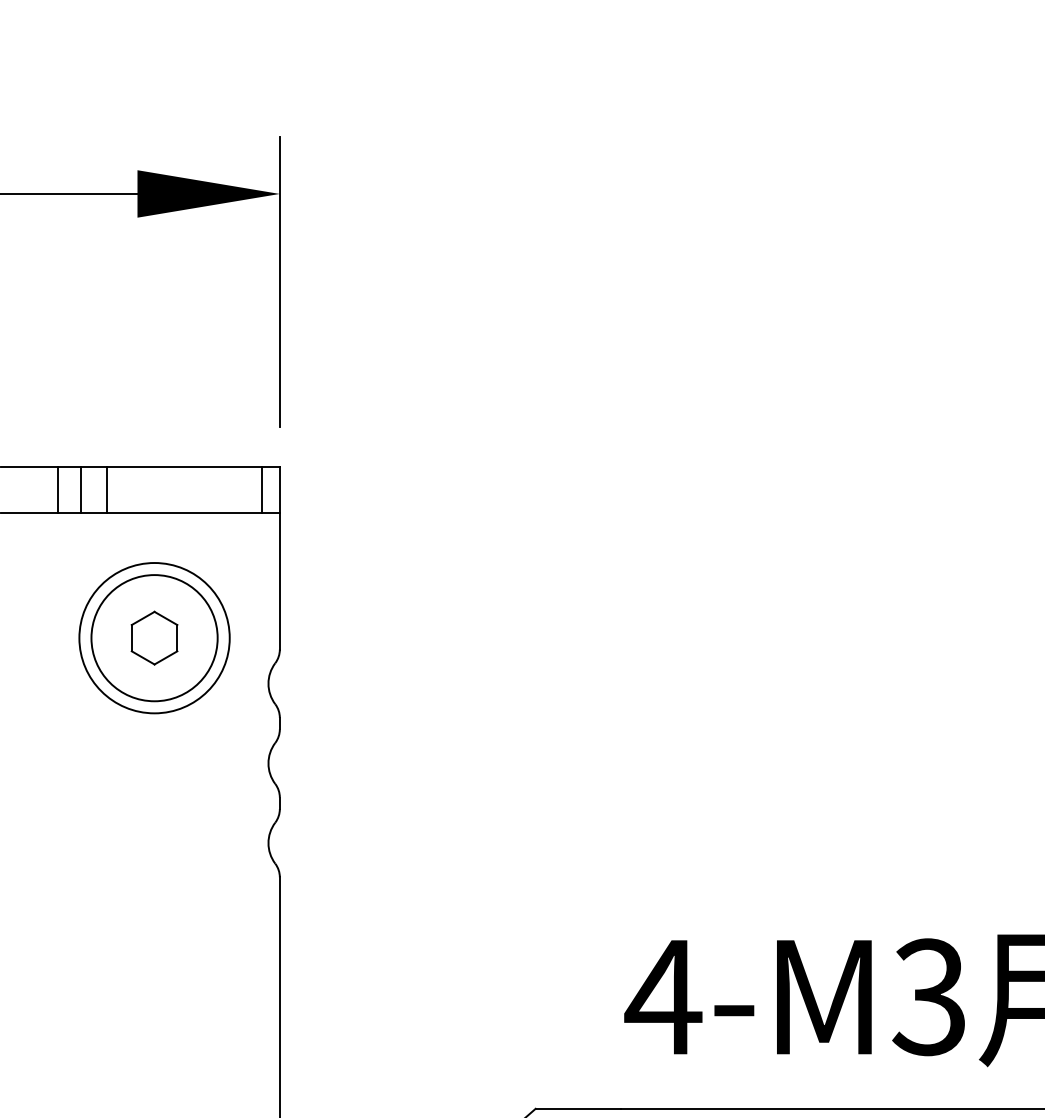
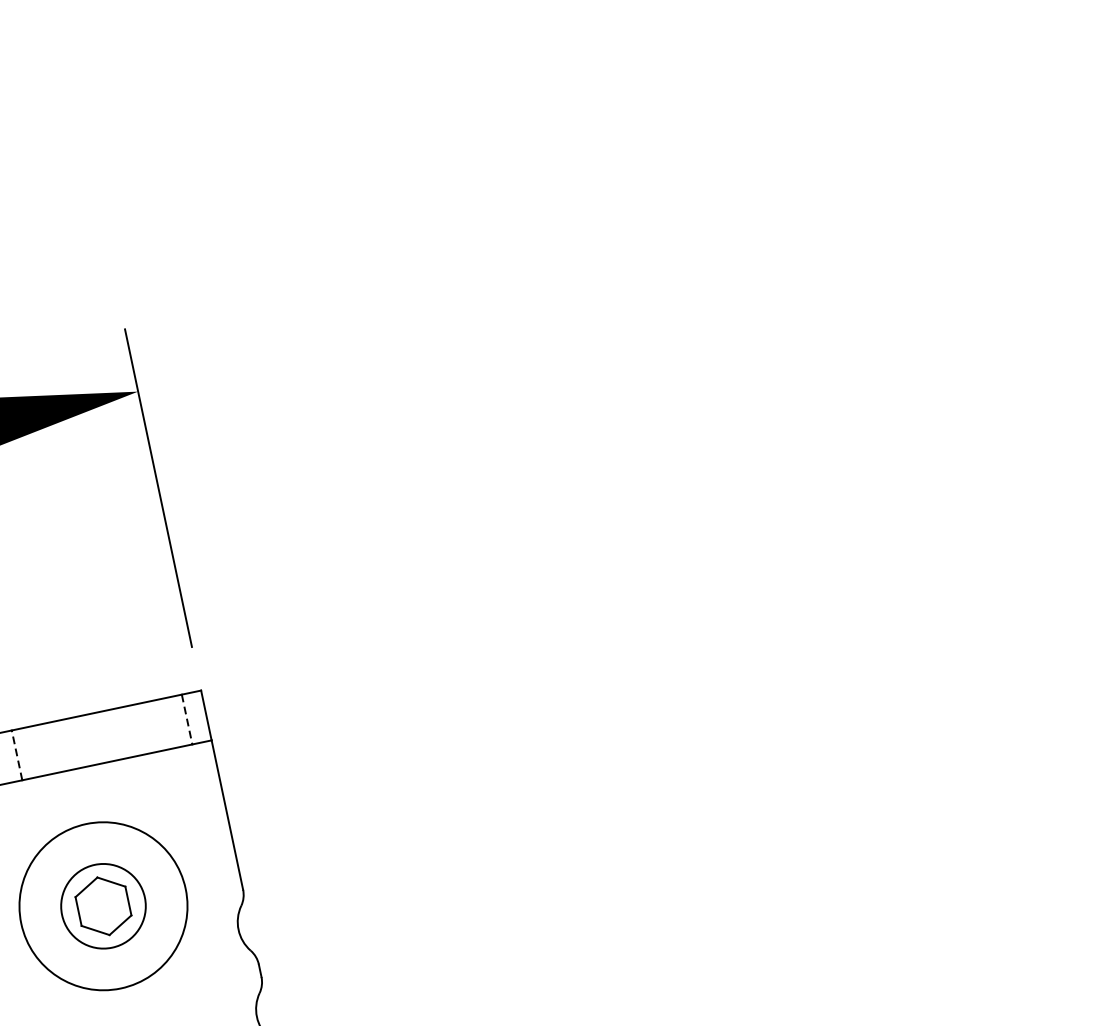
line: (106, 490) -> (16, 755), solid -> dashed
line: (262, 490) -> (187, 719), solid -> dashed
circle: (154, 638) -> (103, 906), size x0.6

